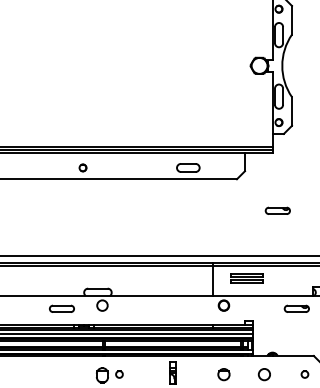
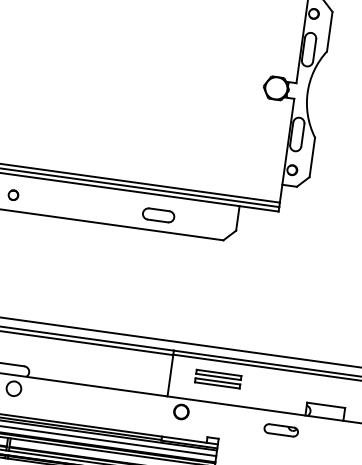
part: (277, 210) -> (273, 291), removed

